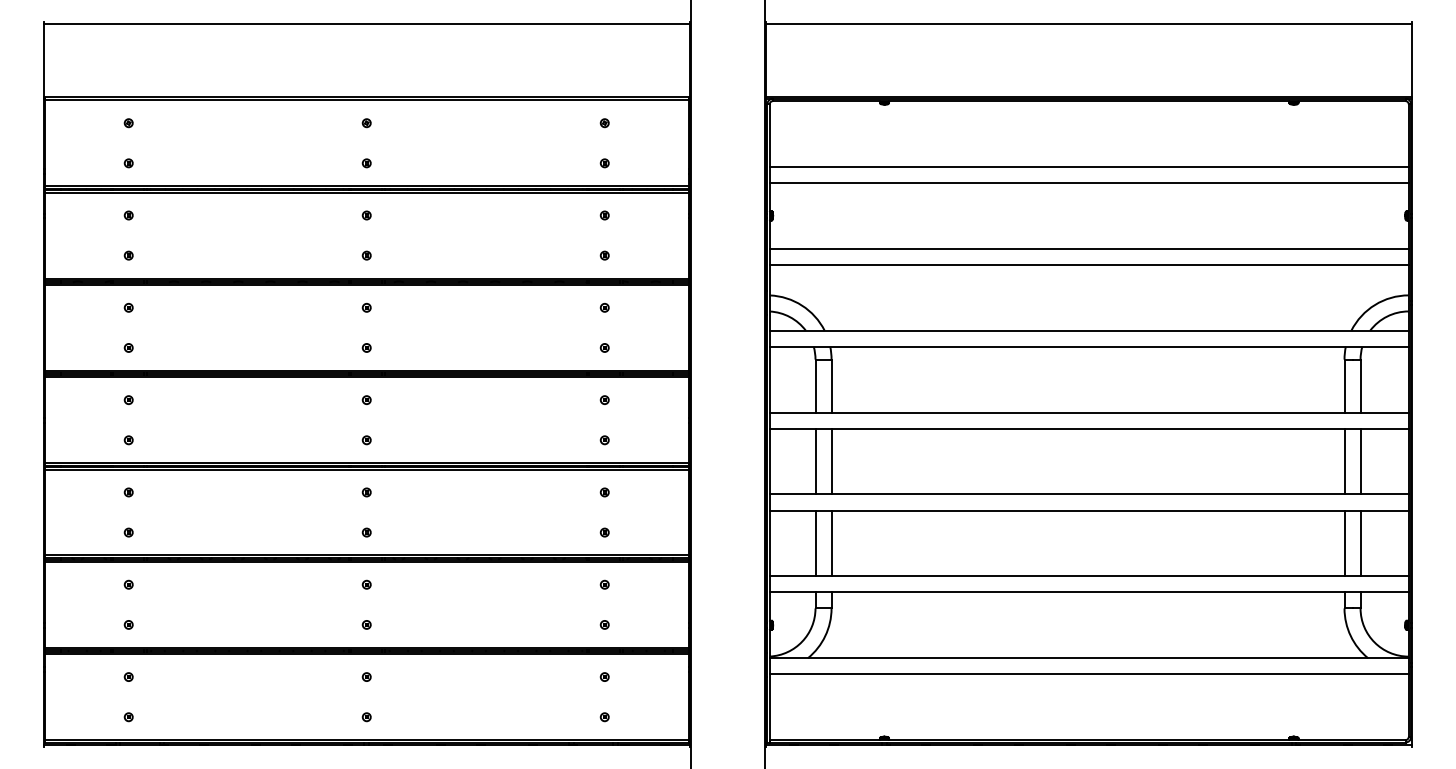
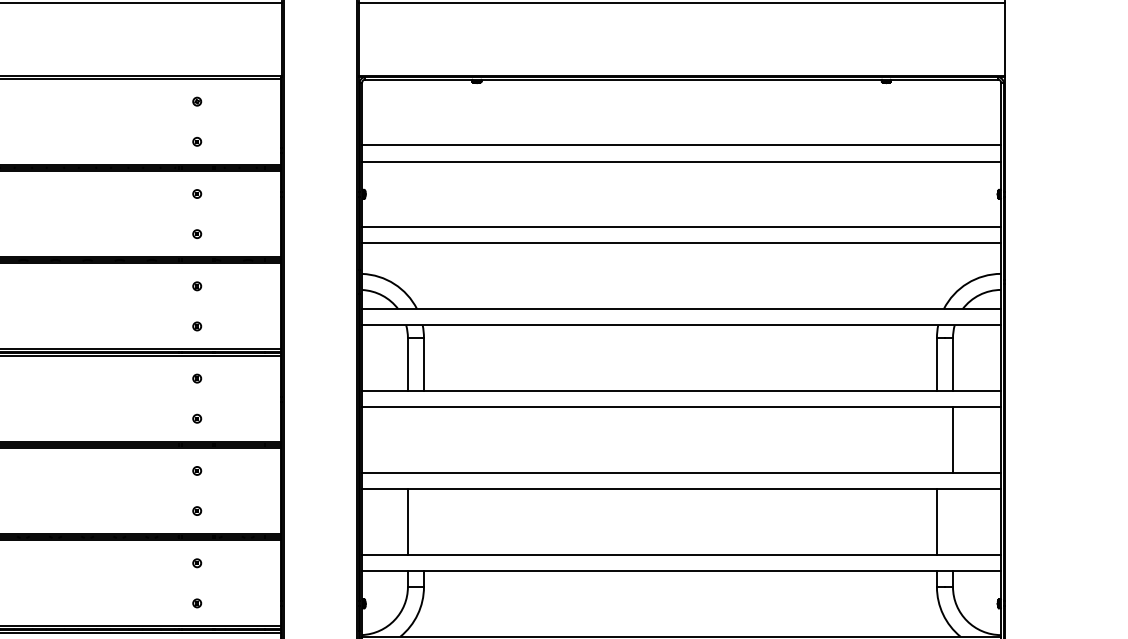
line: (815, 461) -> (407, 439), removed
line: (831, 461) -> (423, 439), removed
line: (1344, 461) -> (936, 439), removed
line: (831, 543) -> (423, 521), removed
line: (1360, 543) -> (952, 521), removed

